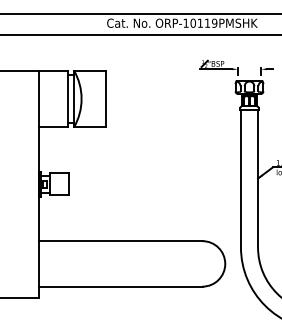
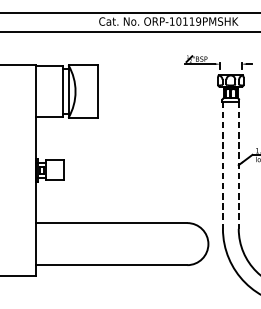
line: (240, 178) -> (222, 165), solid -> dashed
line: (258, 178) -> (239, 165), solid -> dashed

